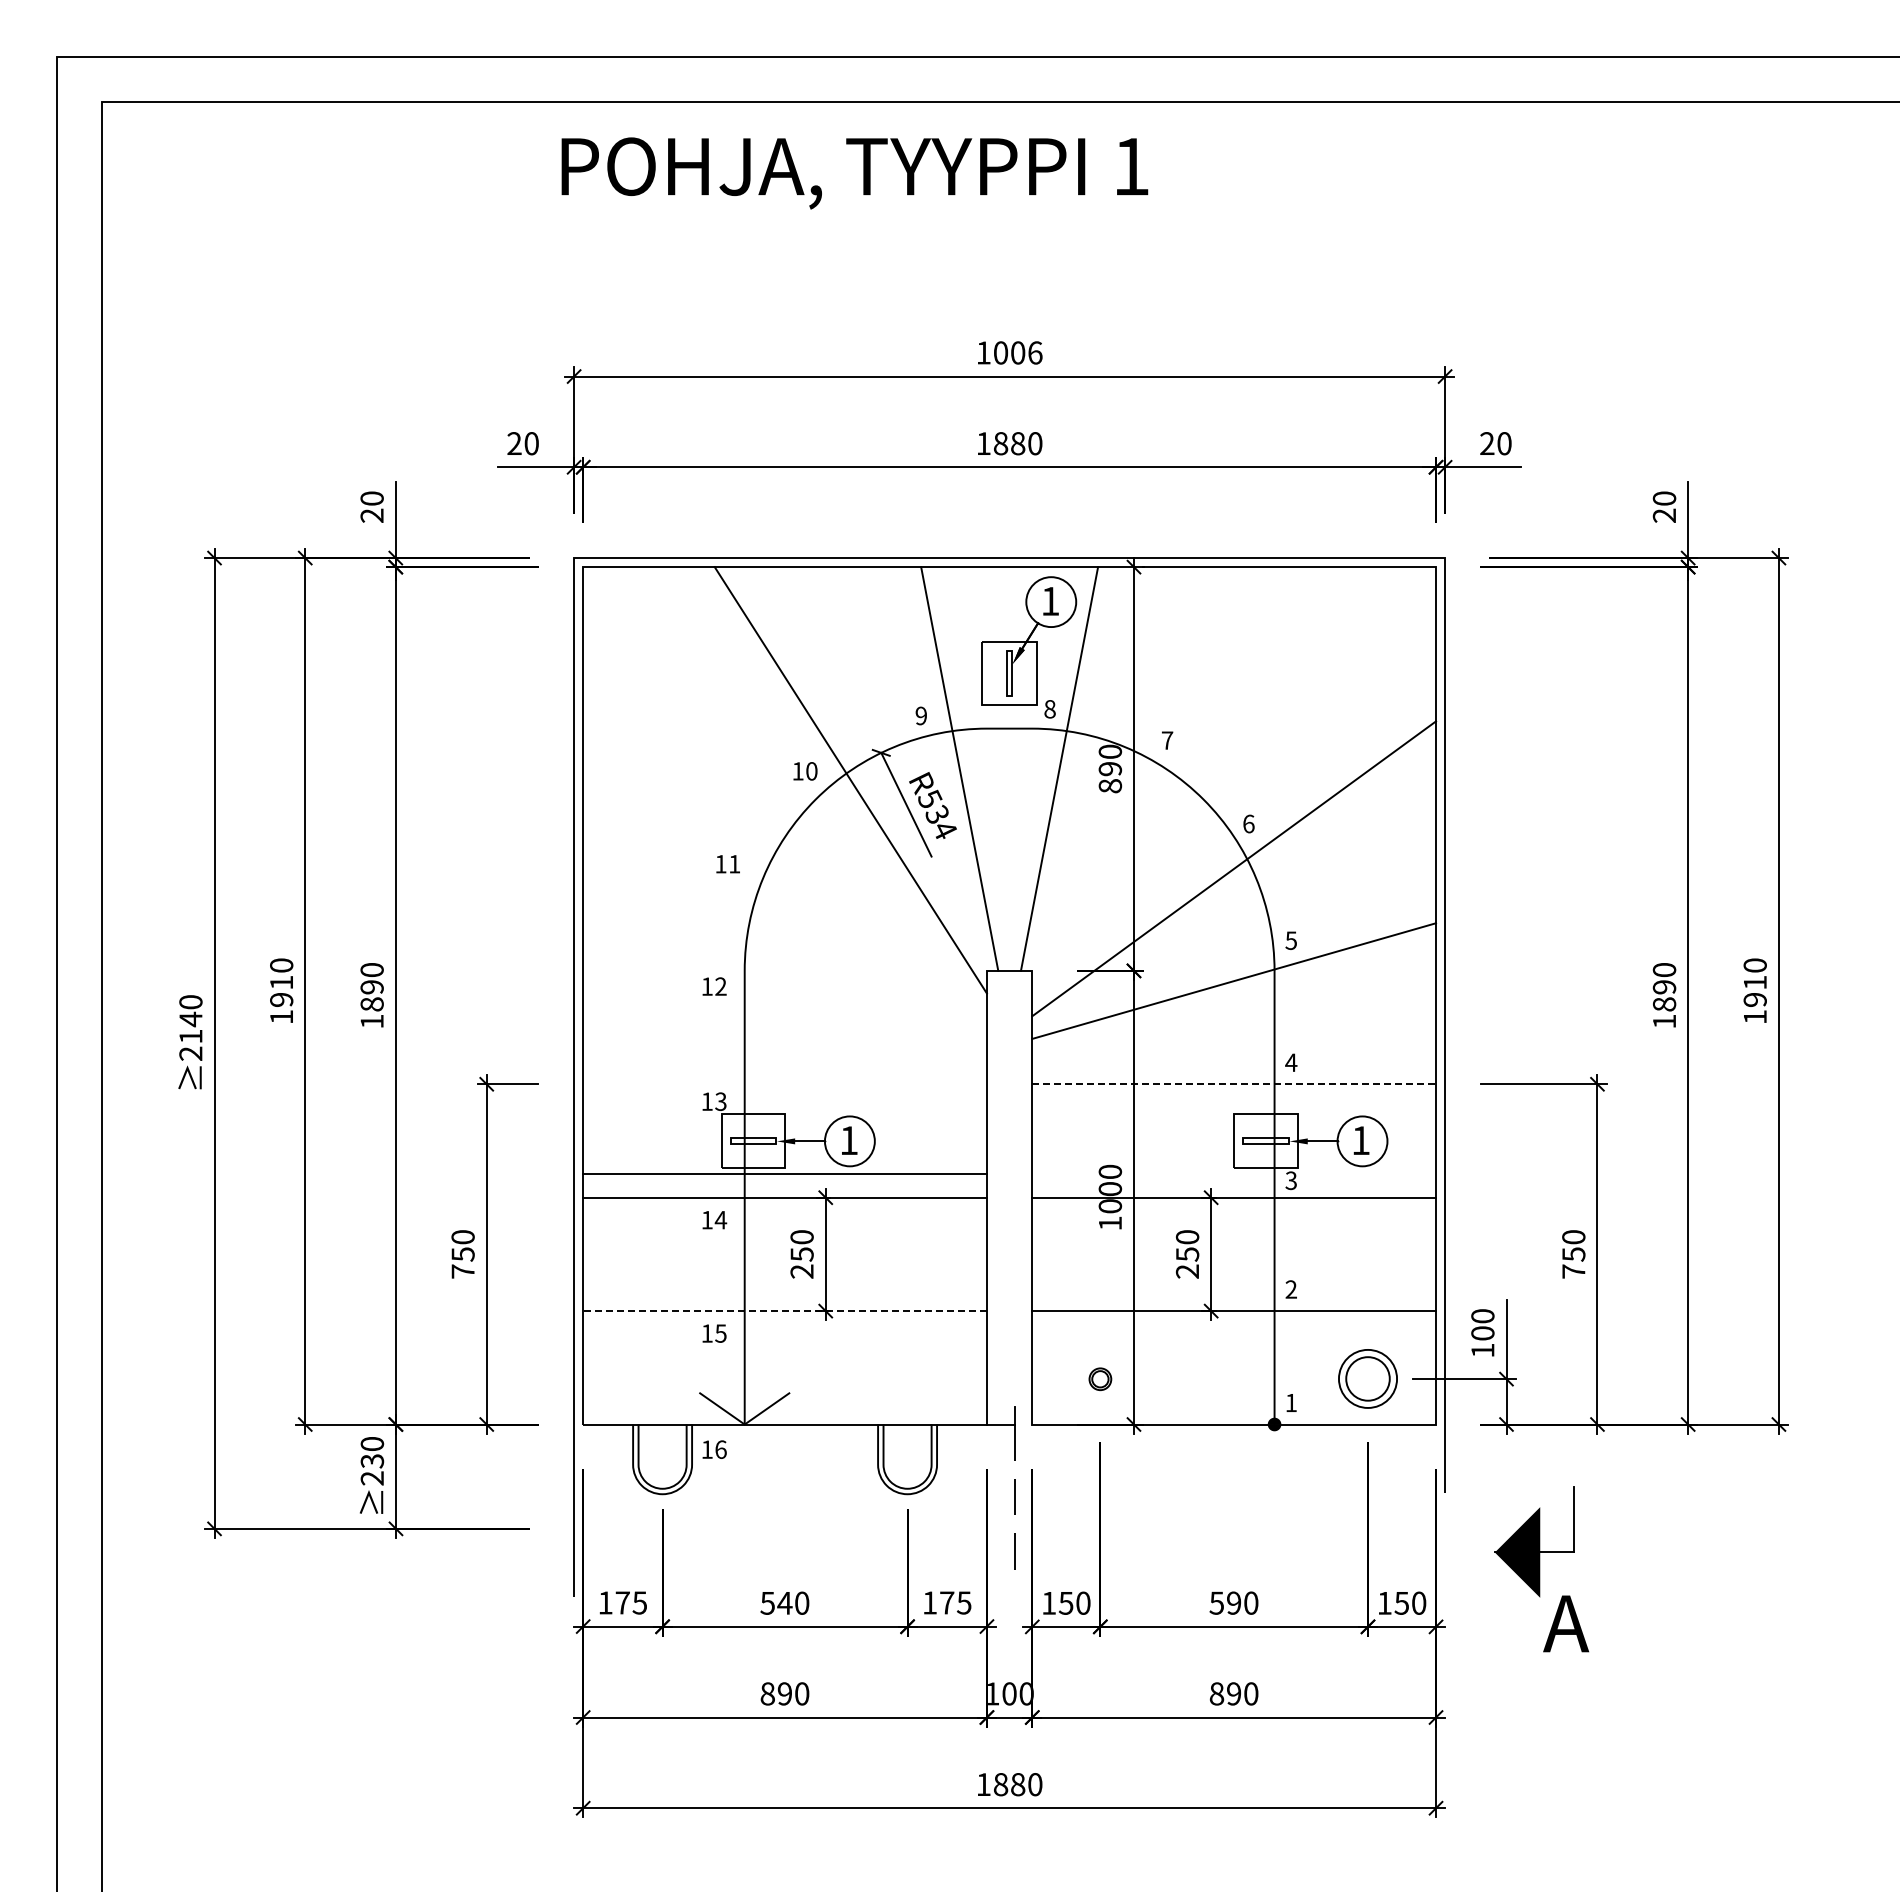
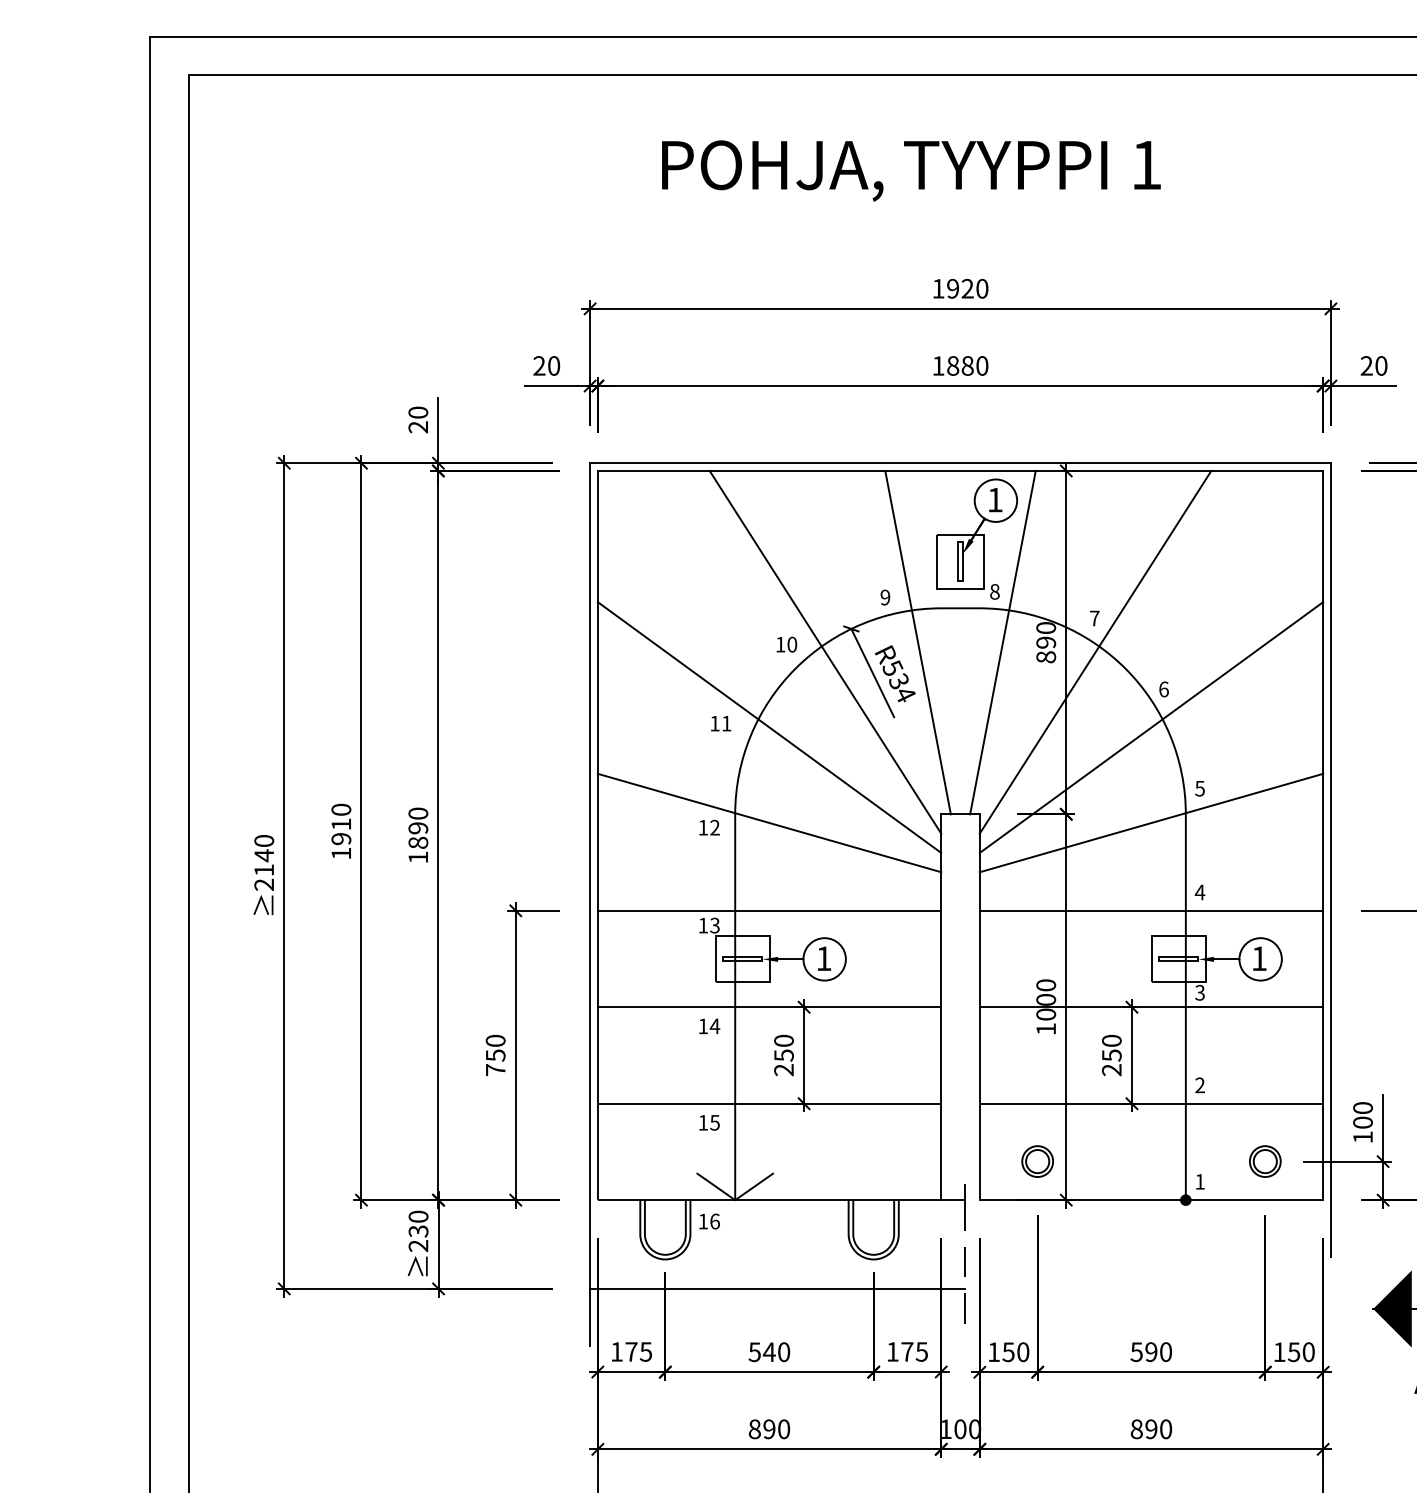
text: (854, 173) -> (911, 171), moved
text: (1017, 352) -> (967, 288), 1006 -> 1920
line: (1168, 780) -> (1095, 652), added
line: (784, 868) -> (769, 727), added
line: (784, 980) -> (769, 822), added
line: (1234, 1084) -> (1151, 910), dashed -> solid
line: (784, 1174) -> (769, 910), moved
line: (785, 1311) -> (769, 1104), dashed -> solid
part: (1100, 1379) -> (1037, 1161), size x1.67
part: (1367, 1379) -> (1264, 1161), size x0.62
line: (794, 1528) -> (777, 1288), added

